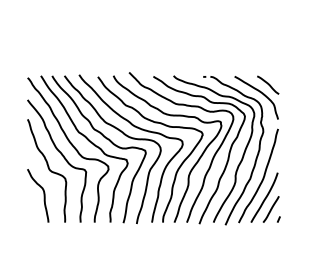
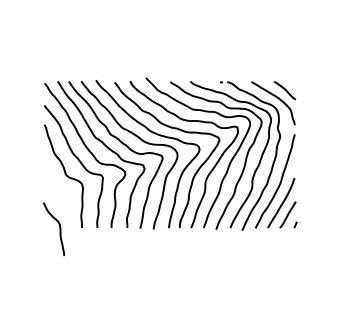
curve: (43, 195) -> (59, 228), moved

